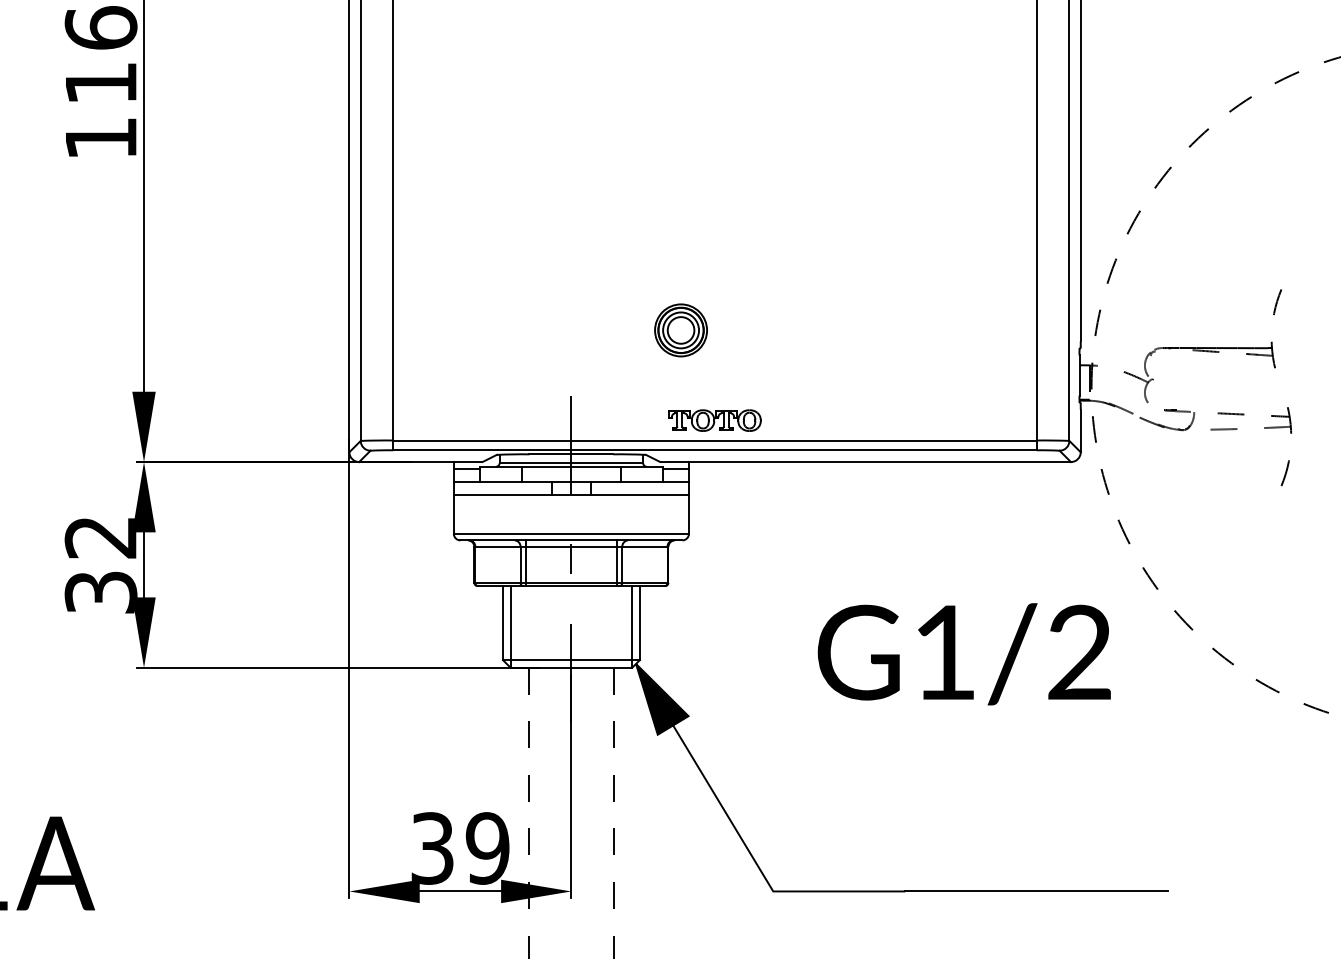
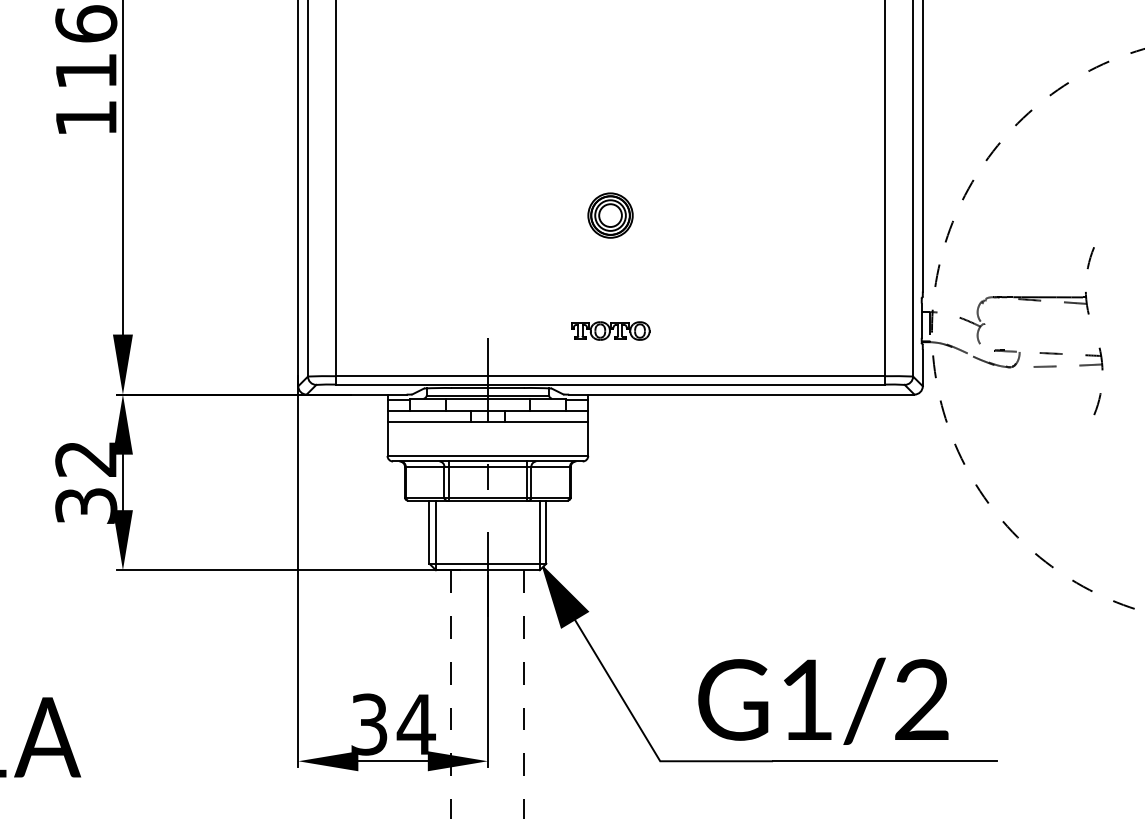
part: (680, 330) -> (610, 215), moved
part: (714, 420) -> (610, 330), moved
text: (963, 654) -> (822, 701), moved
text: (487, 848) -> (416, 724), 39 -> 34

